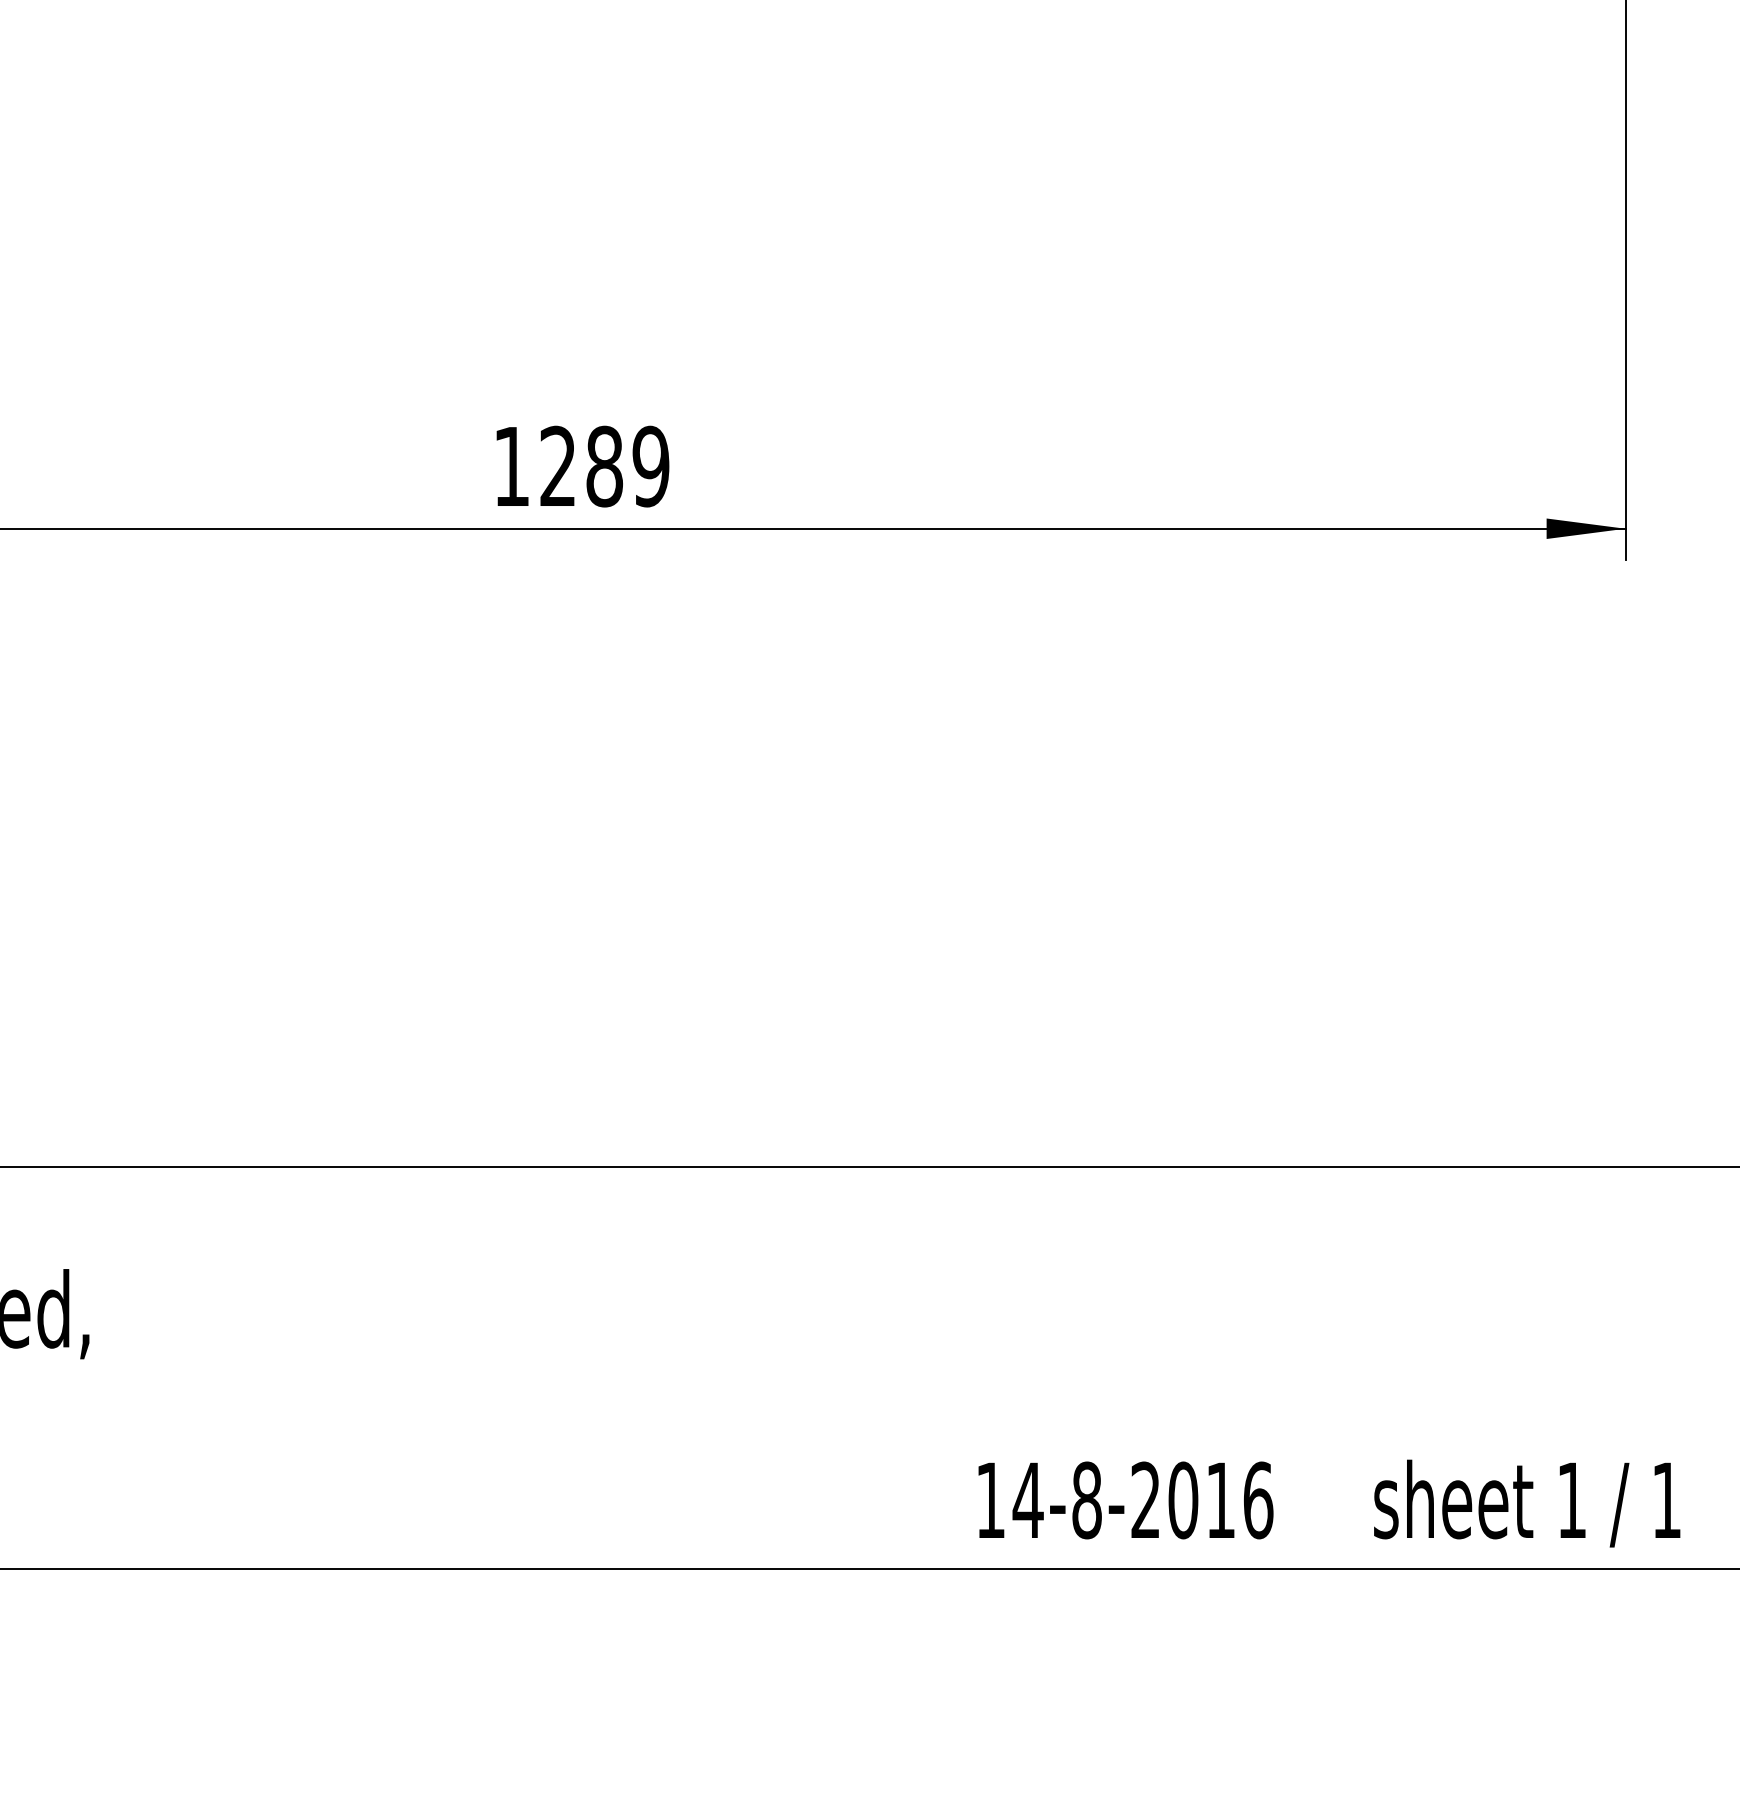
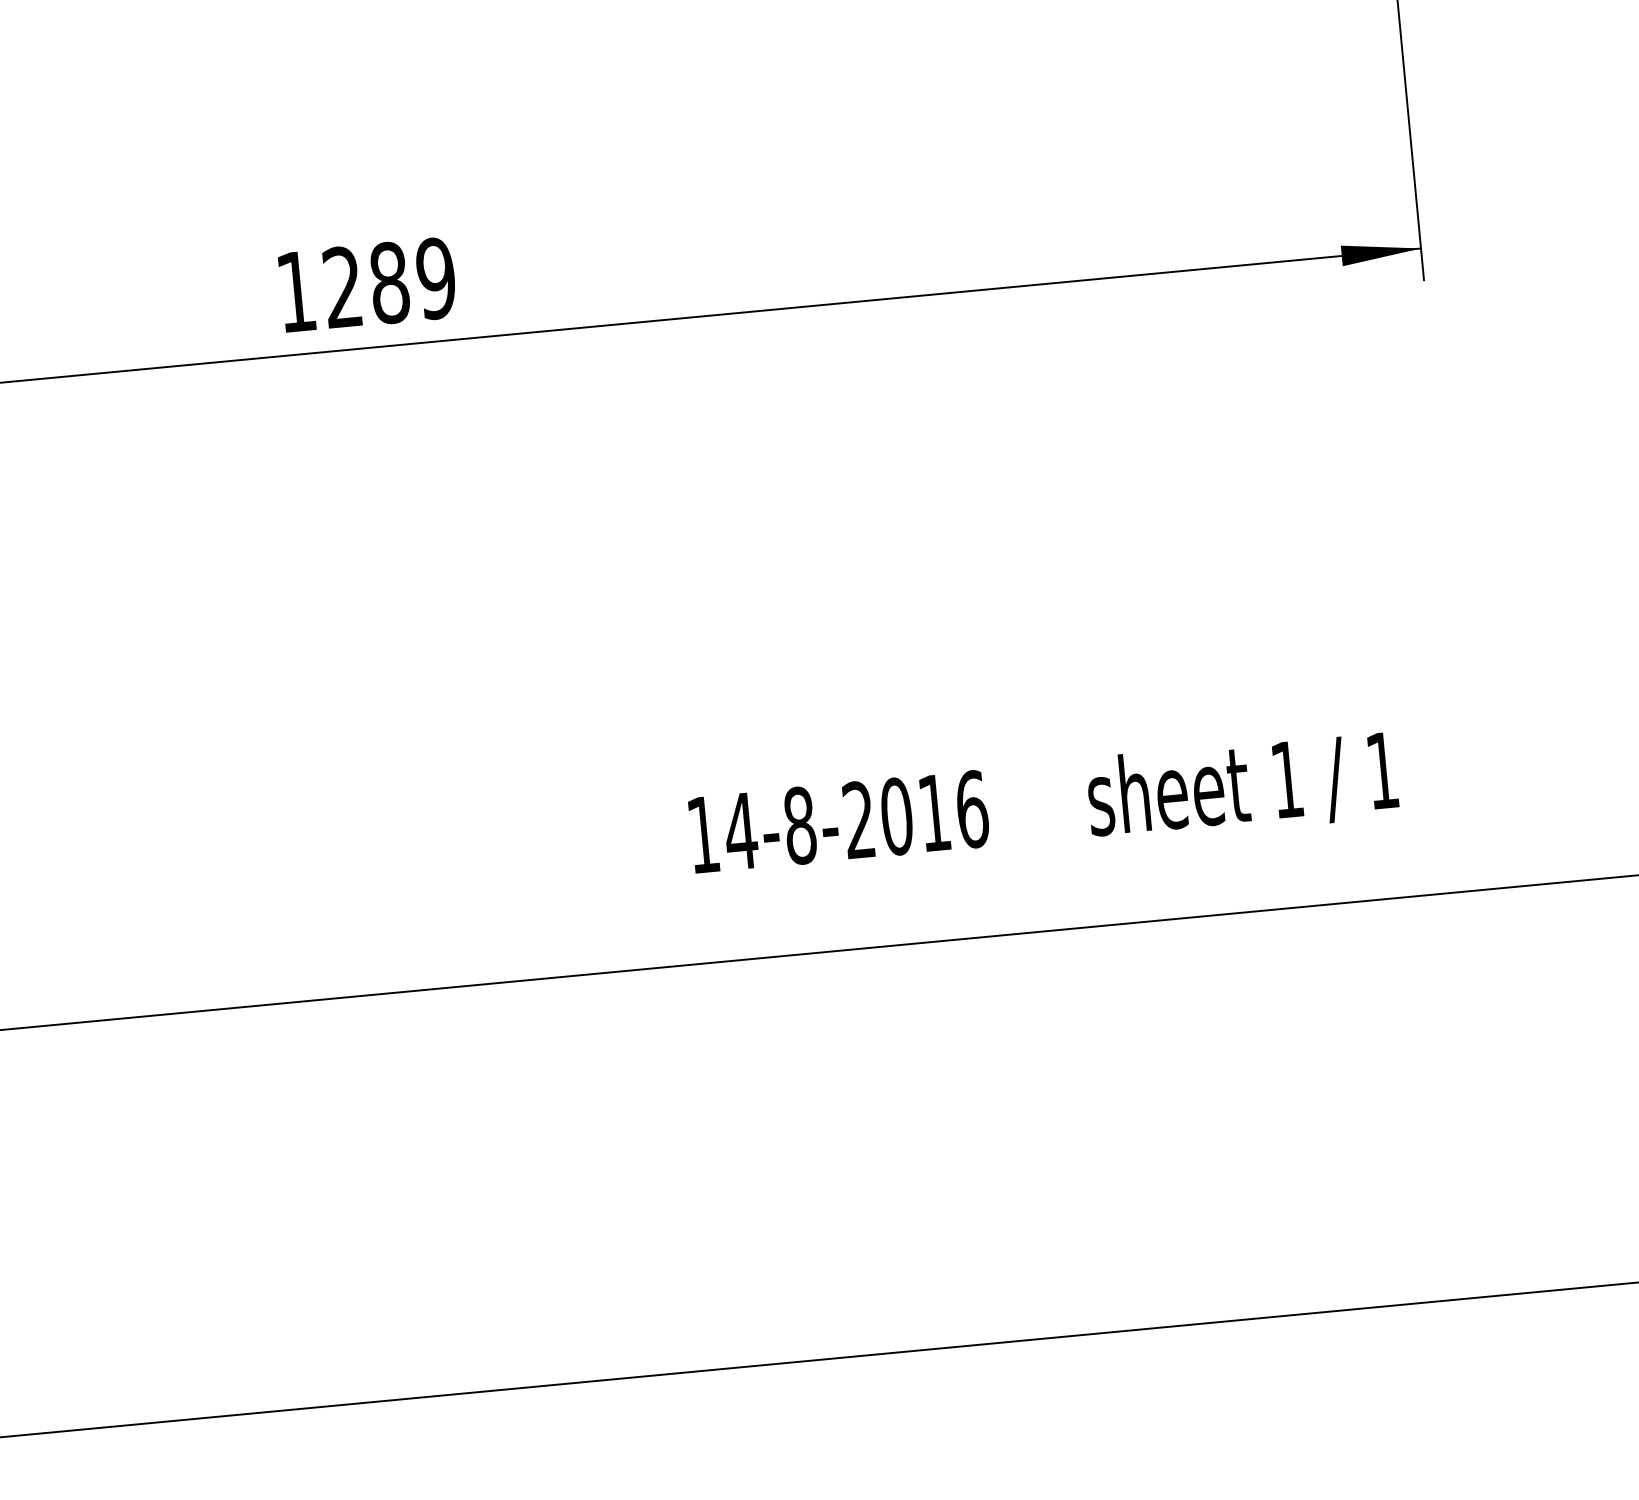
text: (1329, 1503) -> (1043, 805), moved

